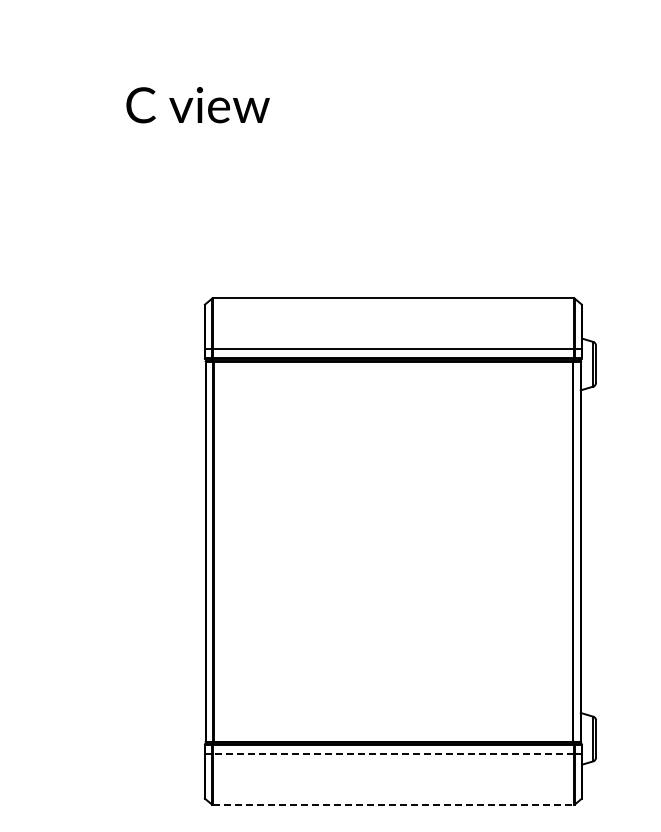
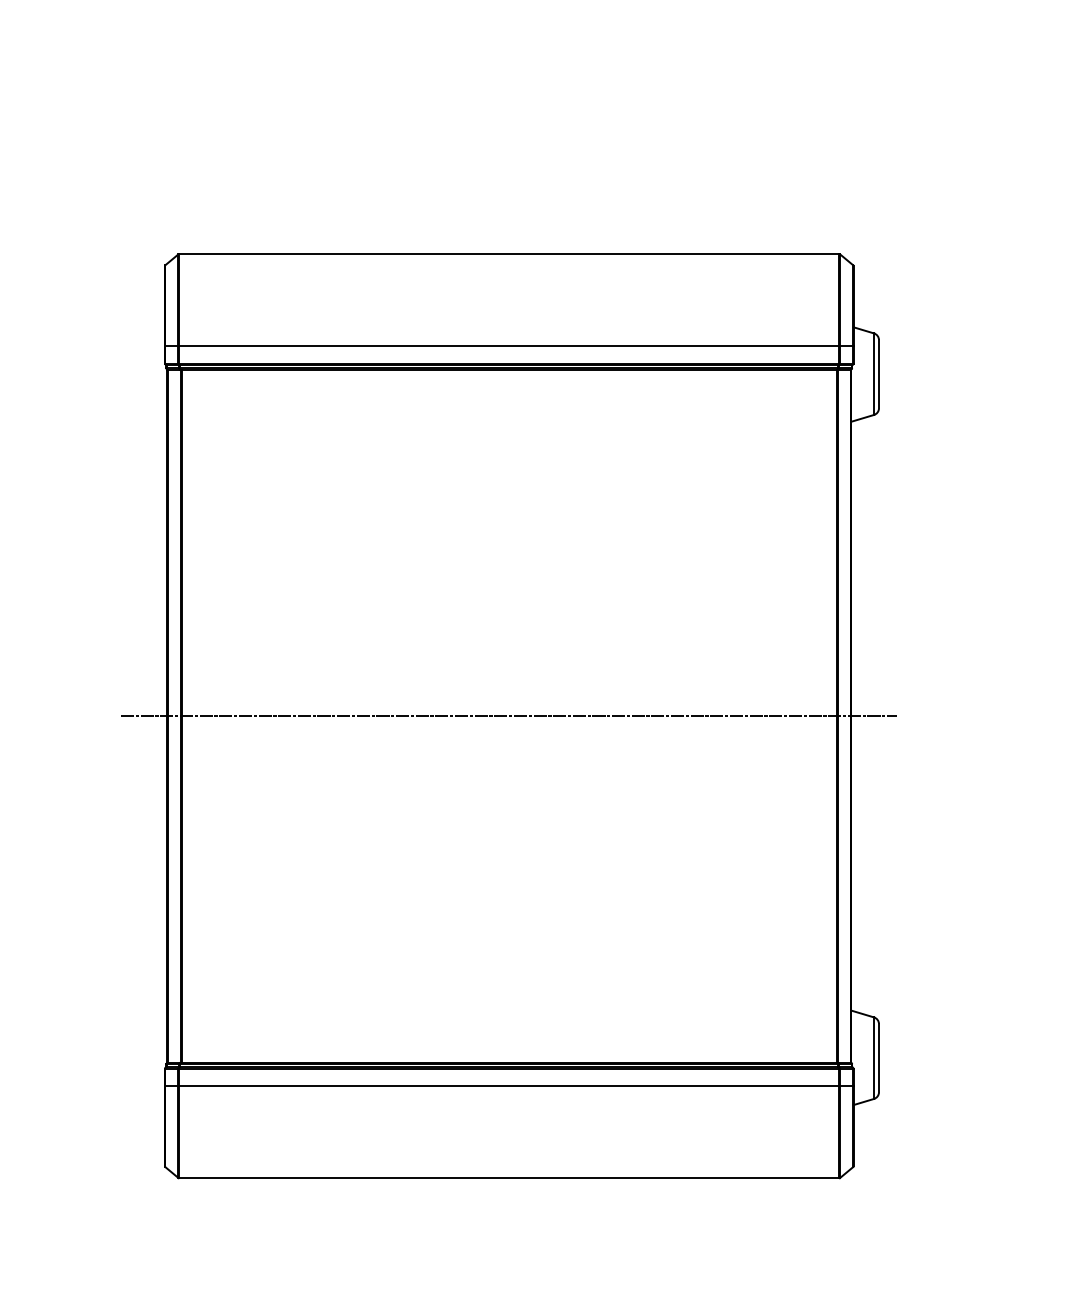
line: (393, 551) -> (509, 715), added
line: (393, 754) -> (509, 1086), dashed -> solid
line: (393, 804) -> (509, 1177), dashed -> solid

